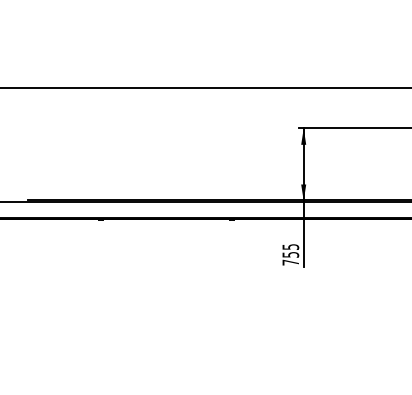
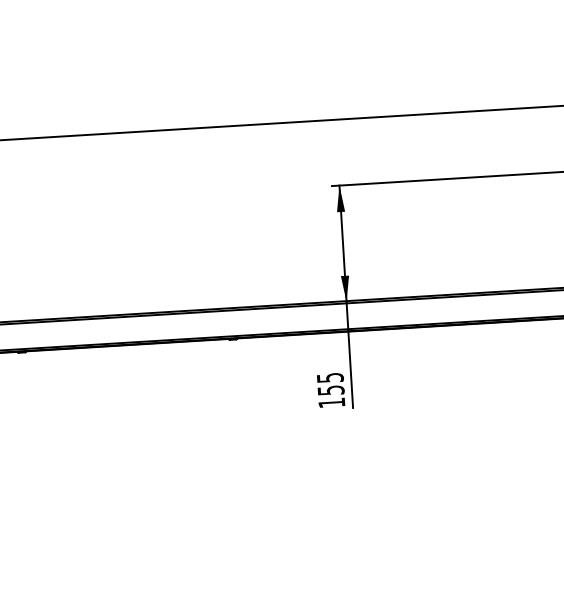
text: (290, 262) -> (331, 402), 755 -> 155

